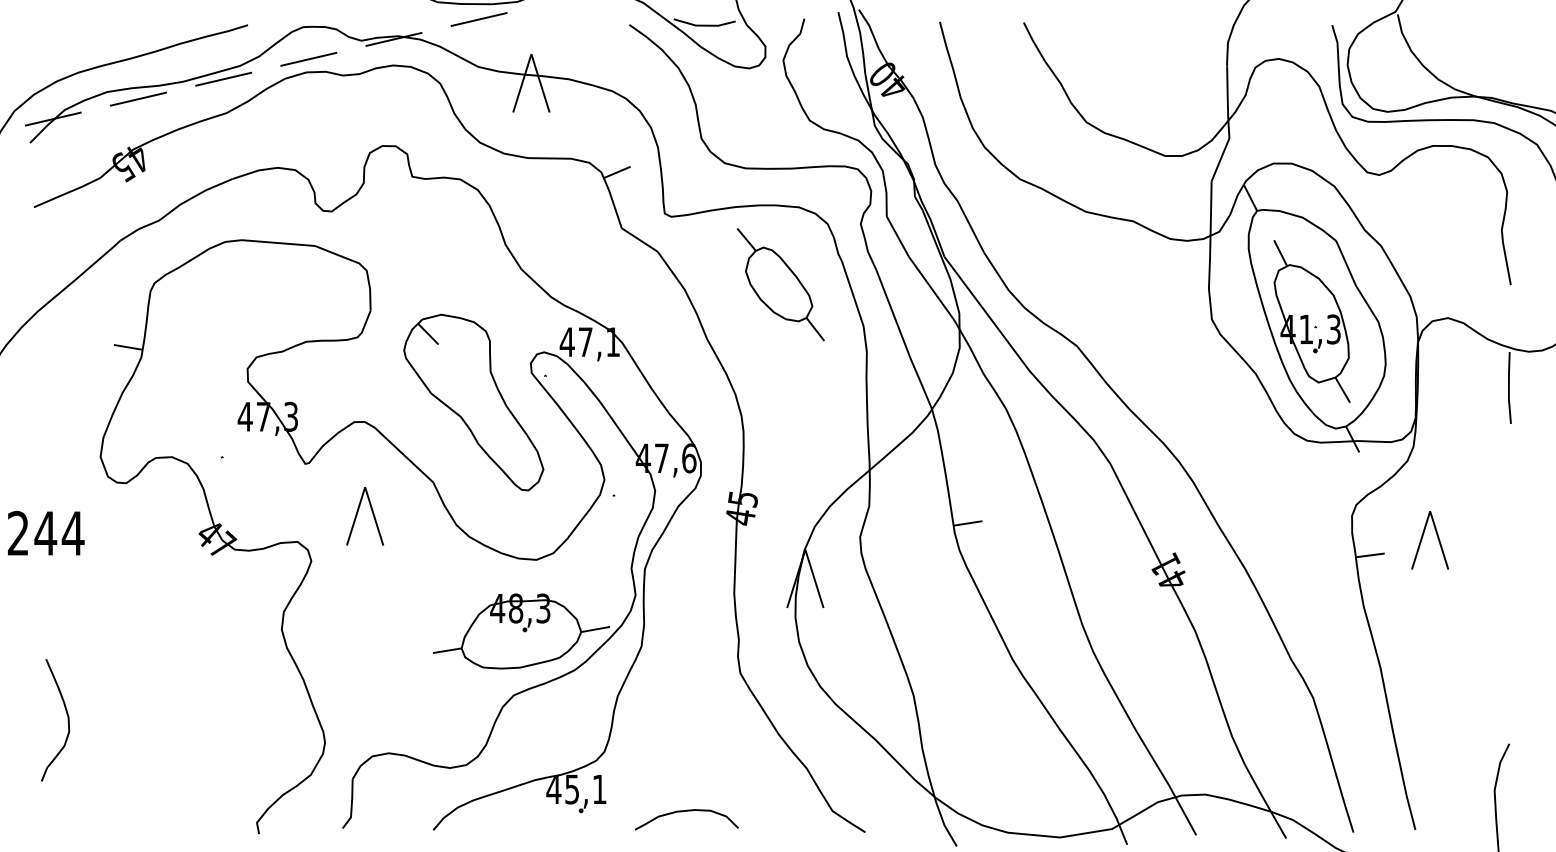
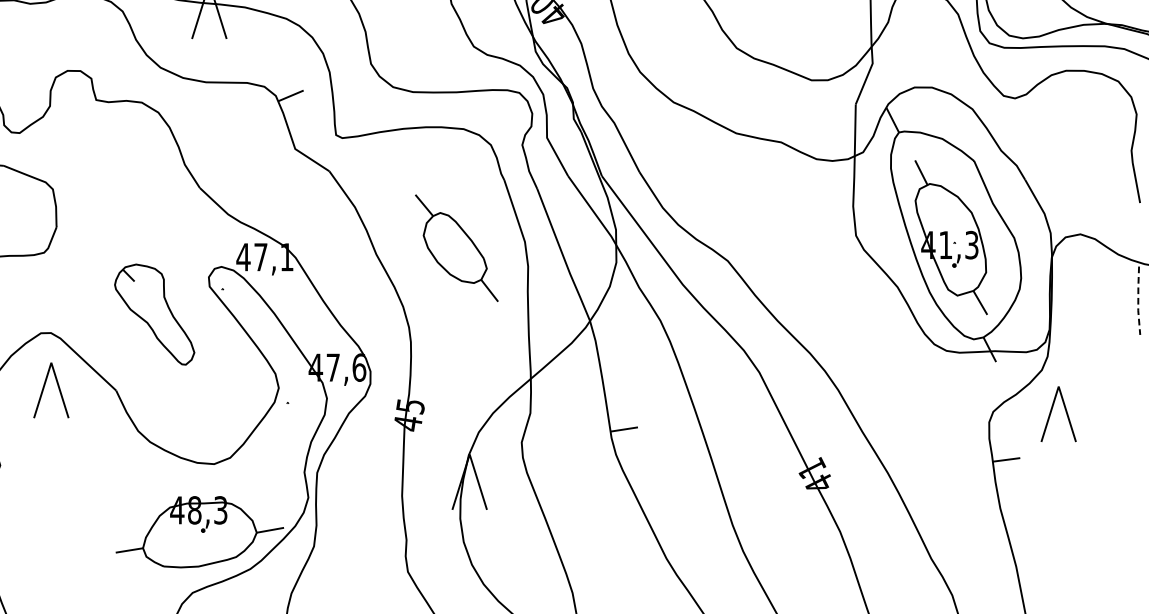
part: (780, 284) -> (456, 248), moved
line: (1508, 387) -> (1137, 300), solid -> dashed
part: (473, 402) -> (154, 314), size x0.6
part: (357, 515) -> (44, 389), moved
part: (1422, 539) -> (1051, 413), moved

